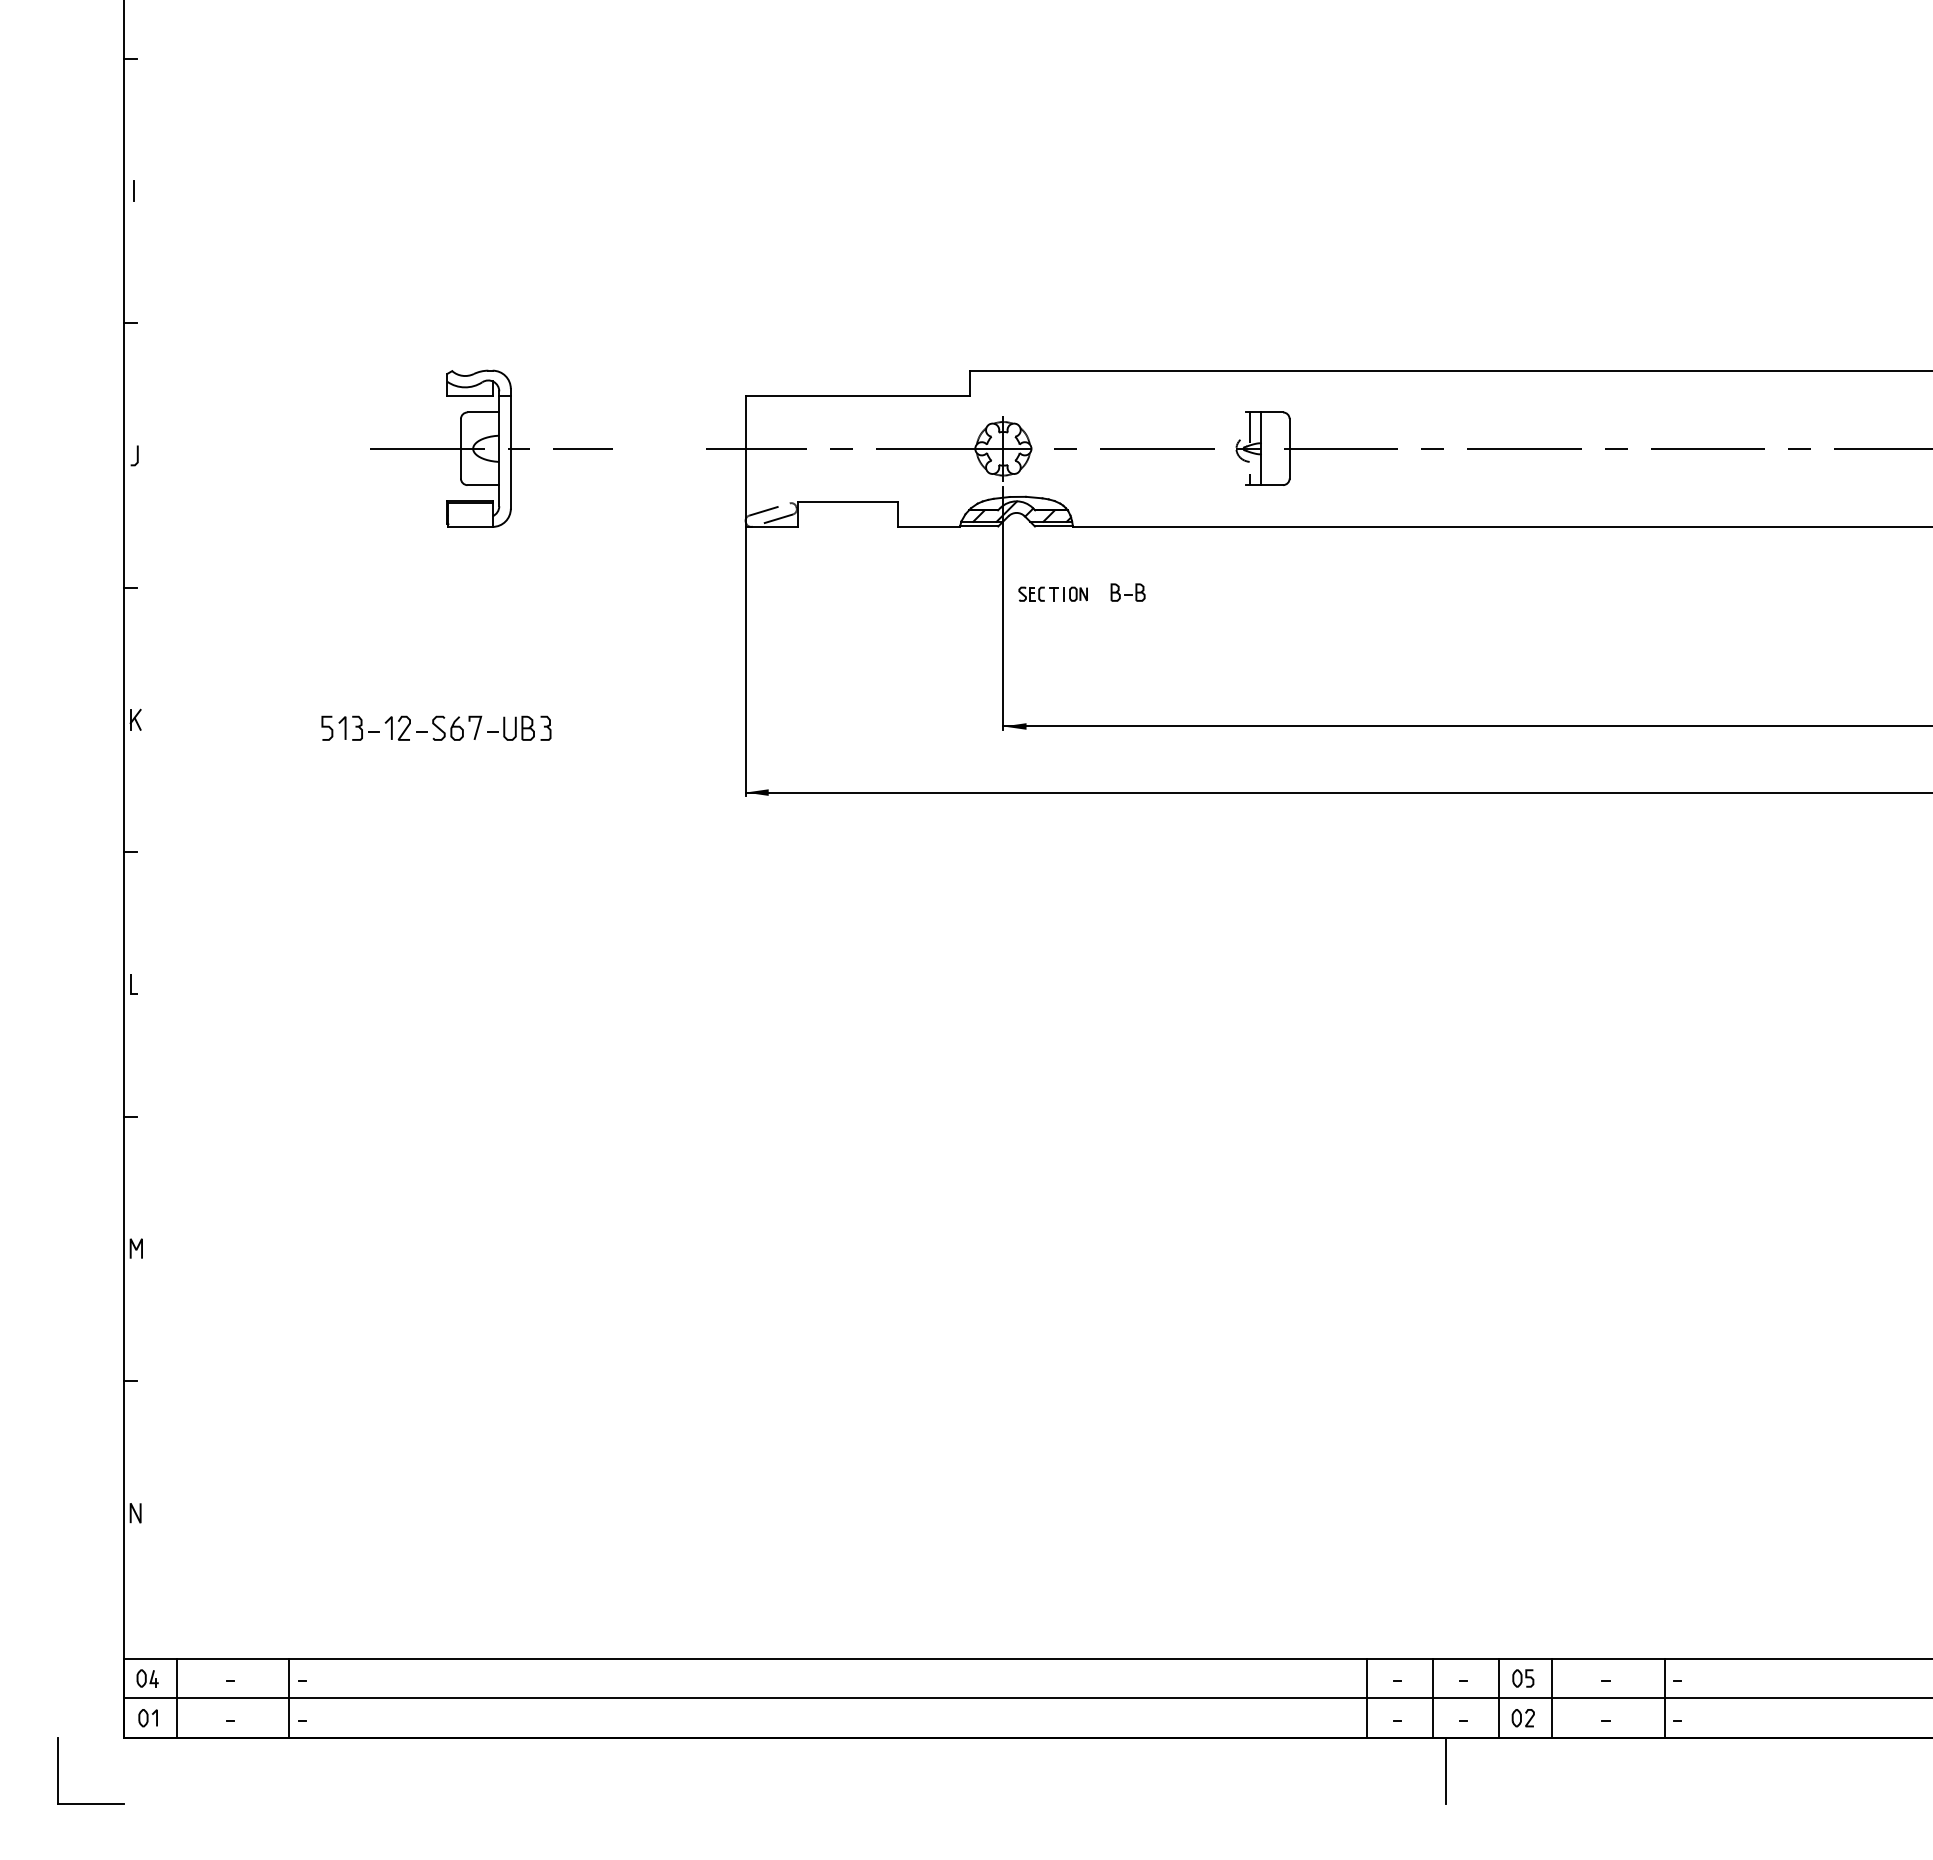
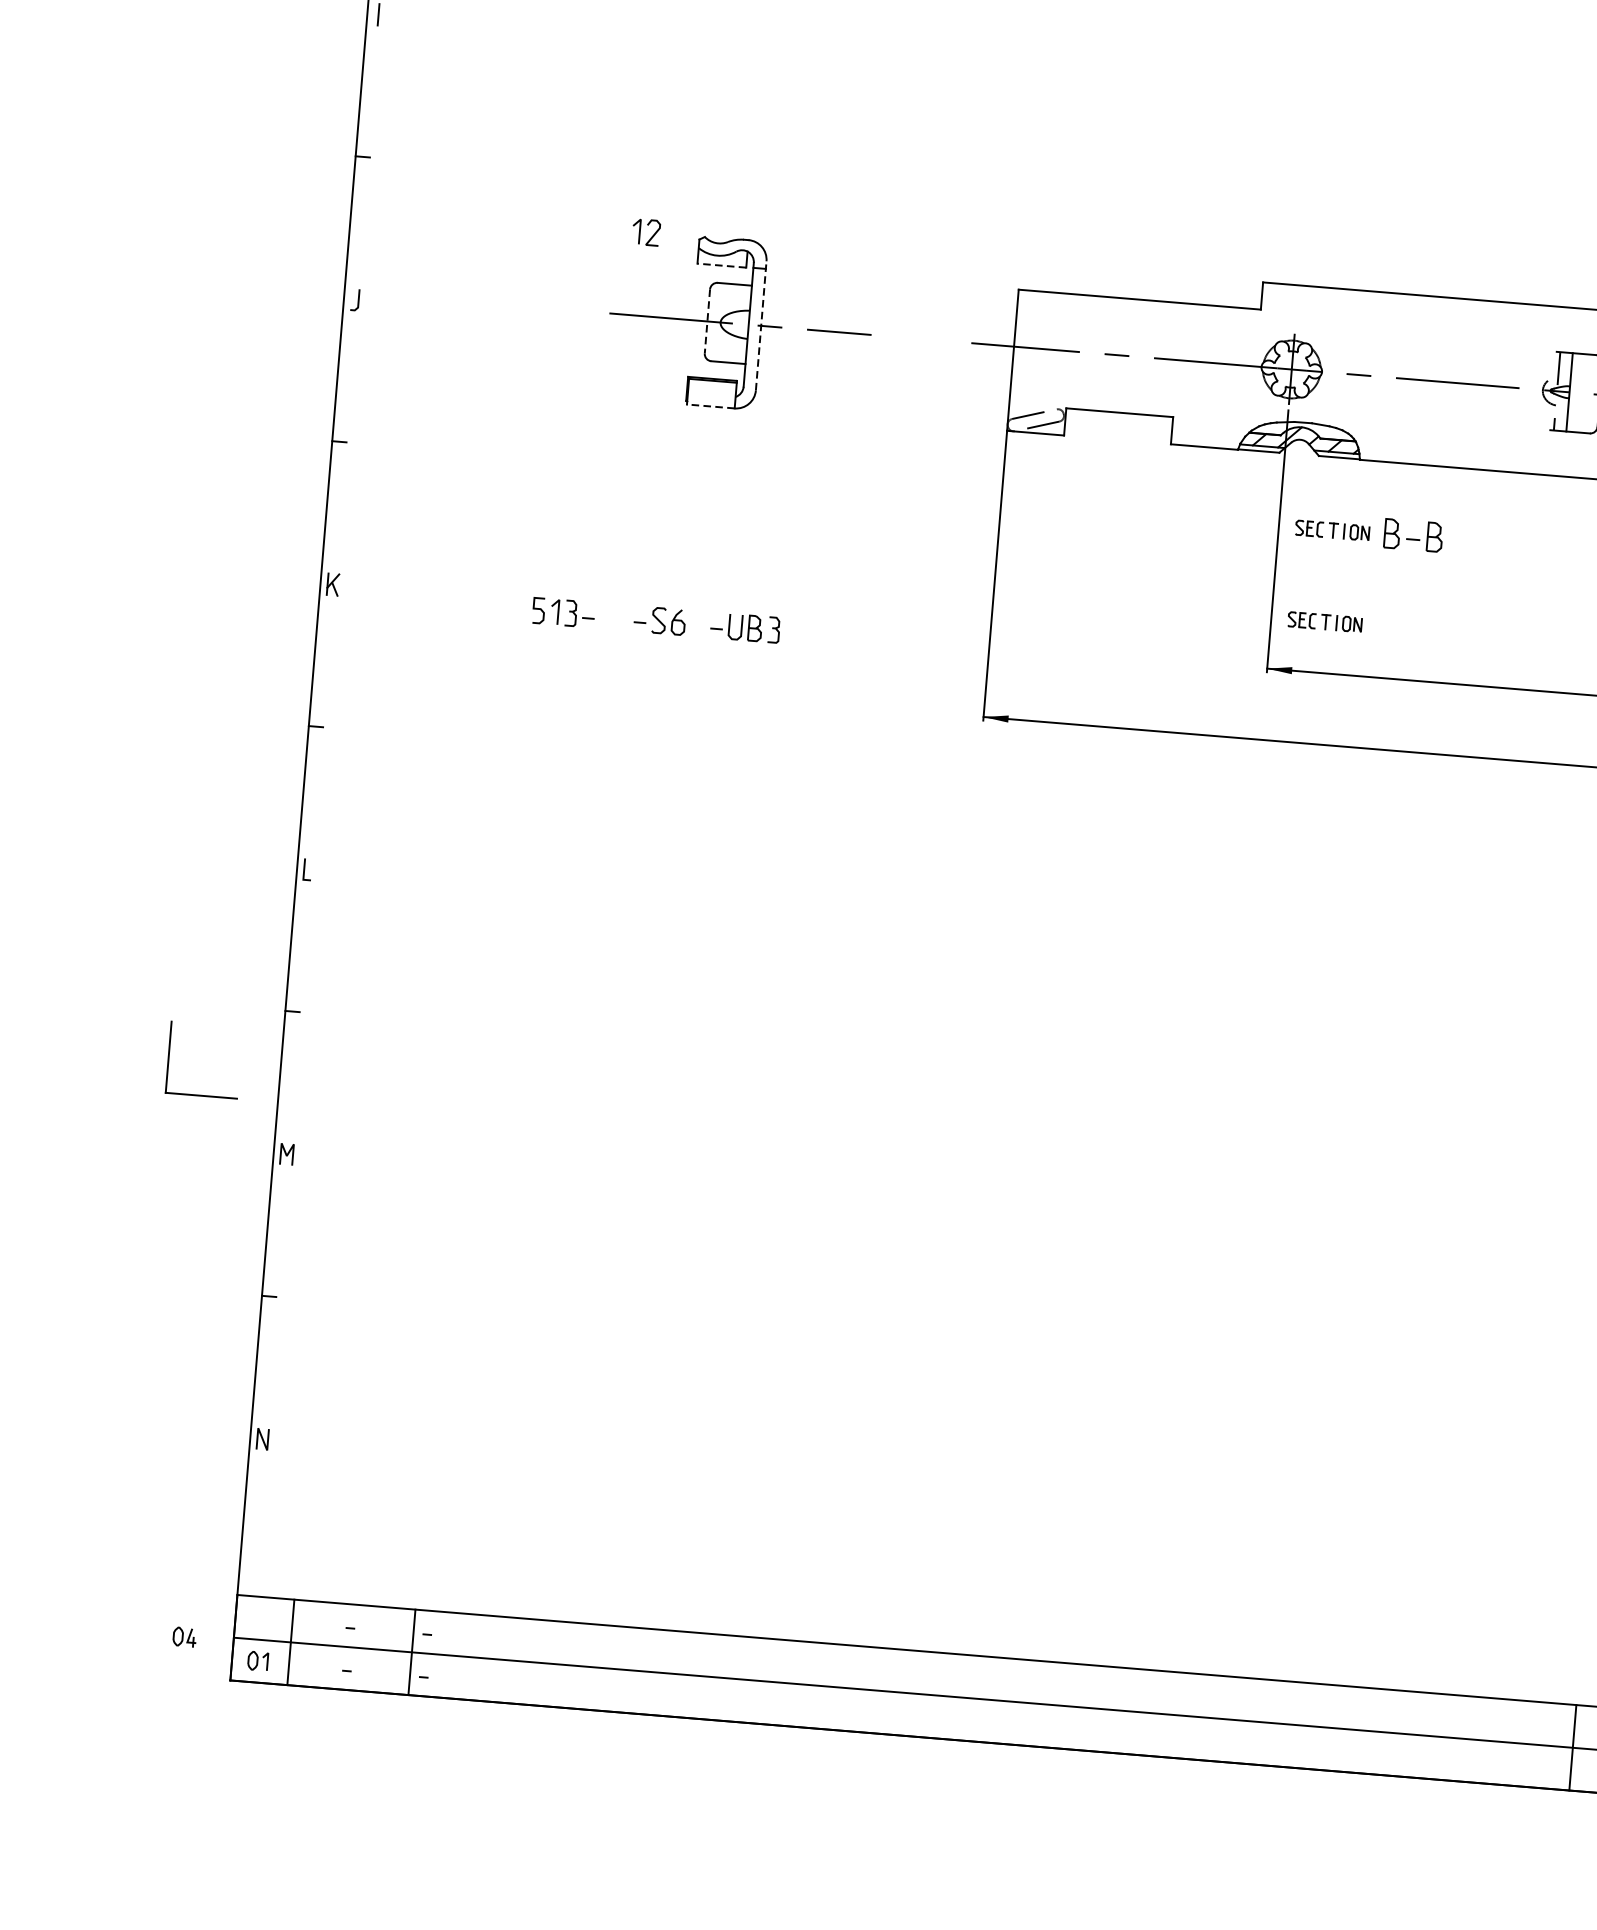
line: (470, 396) -> (722, 265), solid -> dashed
line: (460, 448) -> (706, 321), solid -> dashed
line: (510, 448) -> (760, 325), solid -> dashed
line: (470, 526) -> (710, 406), solid -> dashed
part: (1127, 592) -> (1412, 535), size x1.6
part: (1052, 678) -> (1324, 621), added
part: (397, 727) -> (646, 231), moved
line: (476, 728) -> (699, 624), removed
part: (147, 1678) -> (184, 1637), moved
part: (58, 1770) -> (169, 1056), moved

